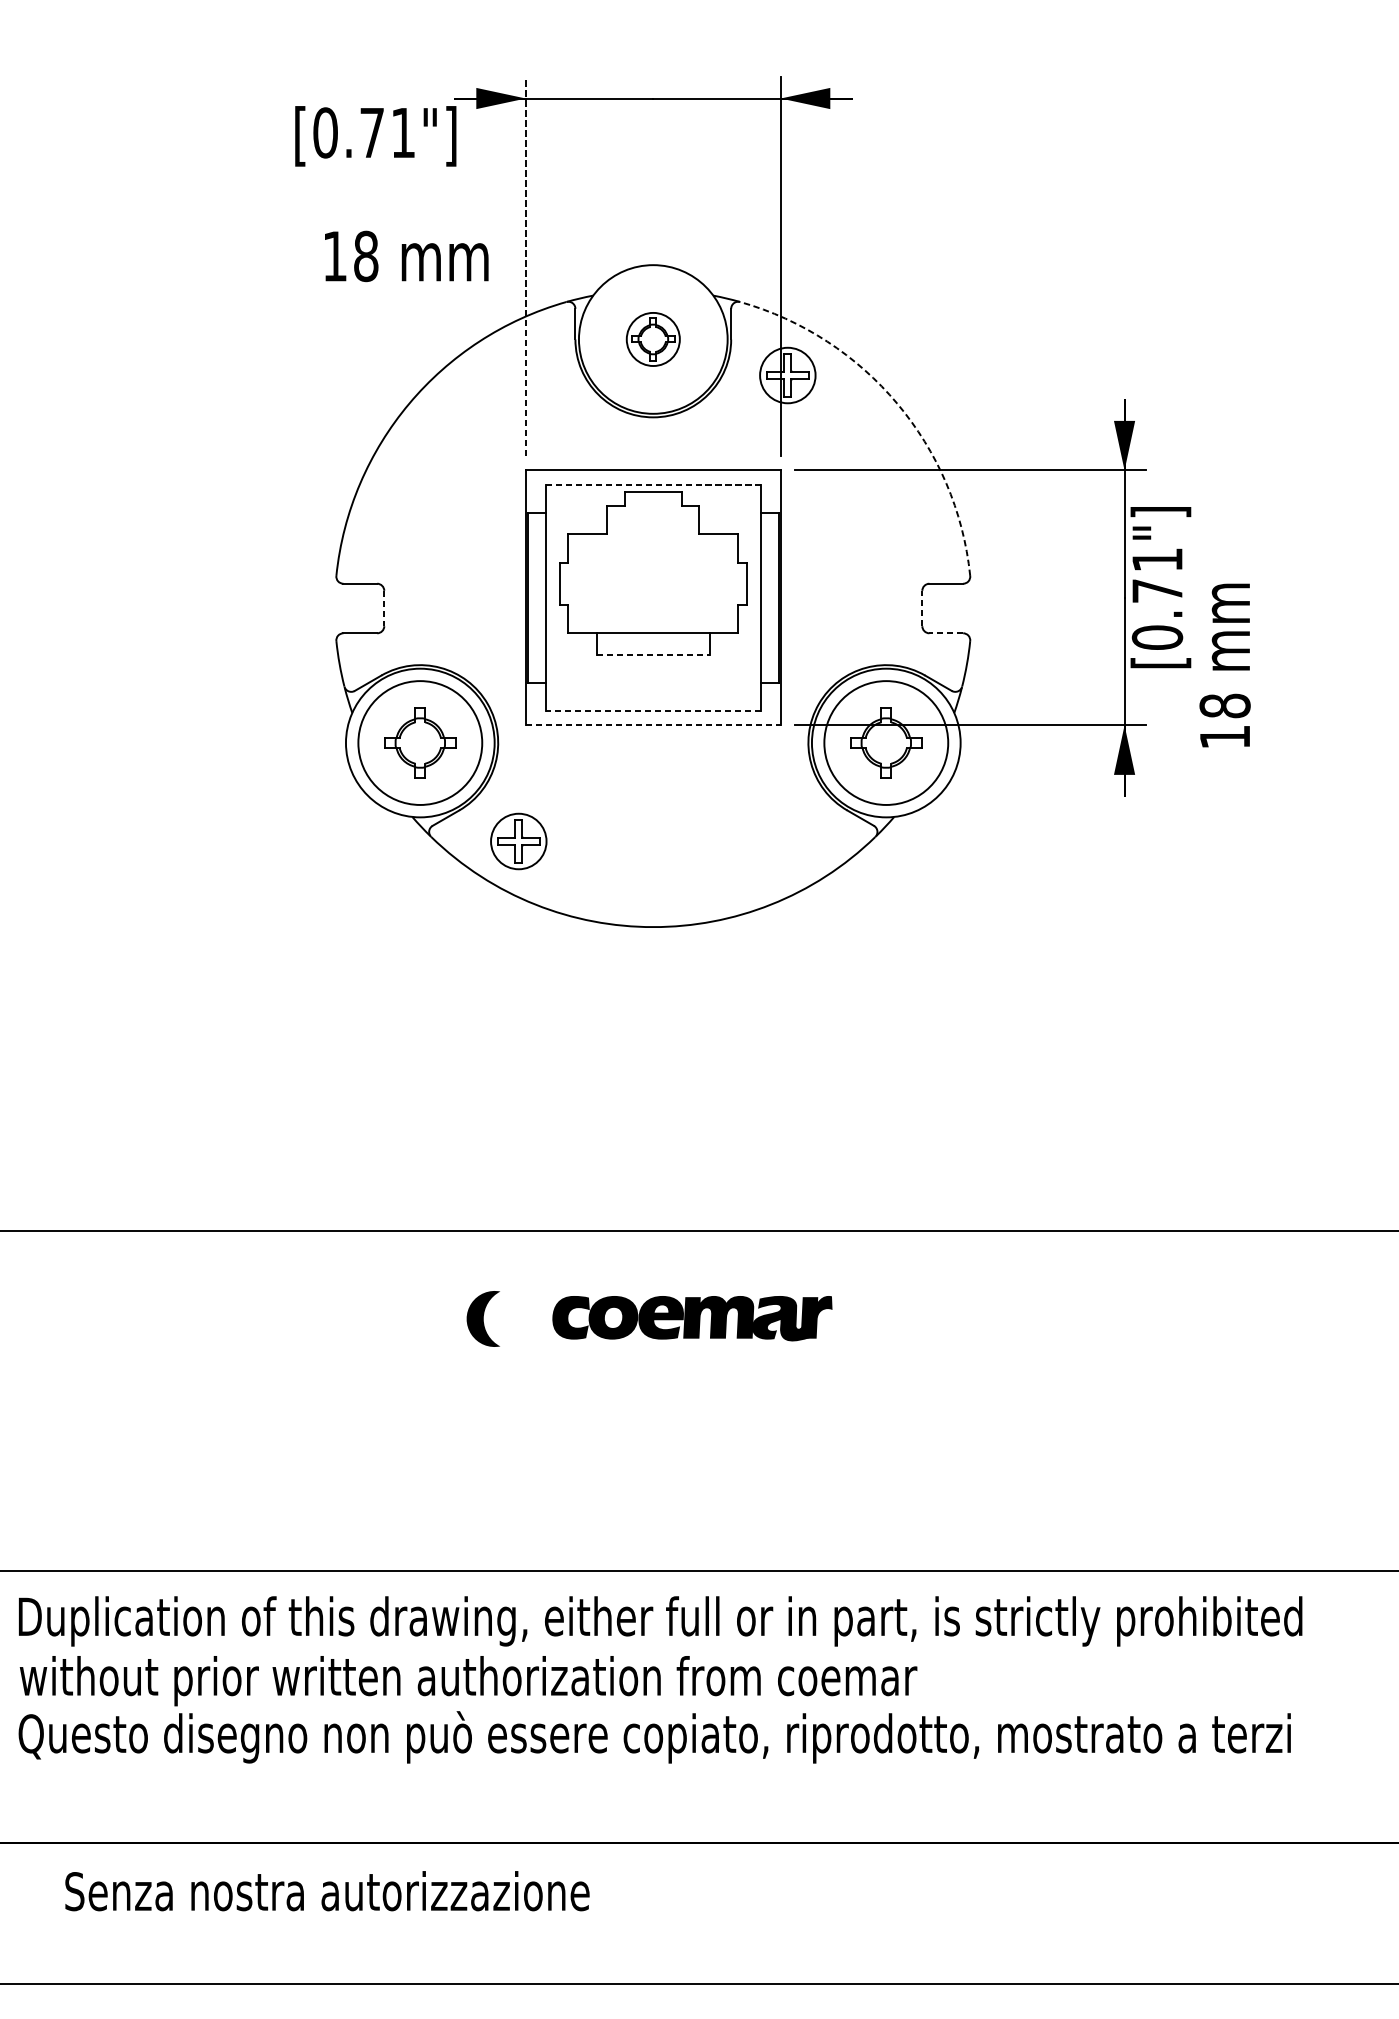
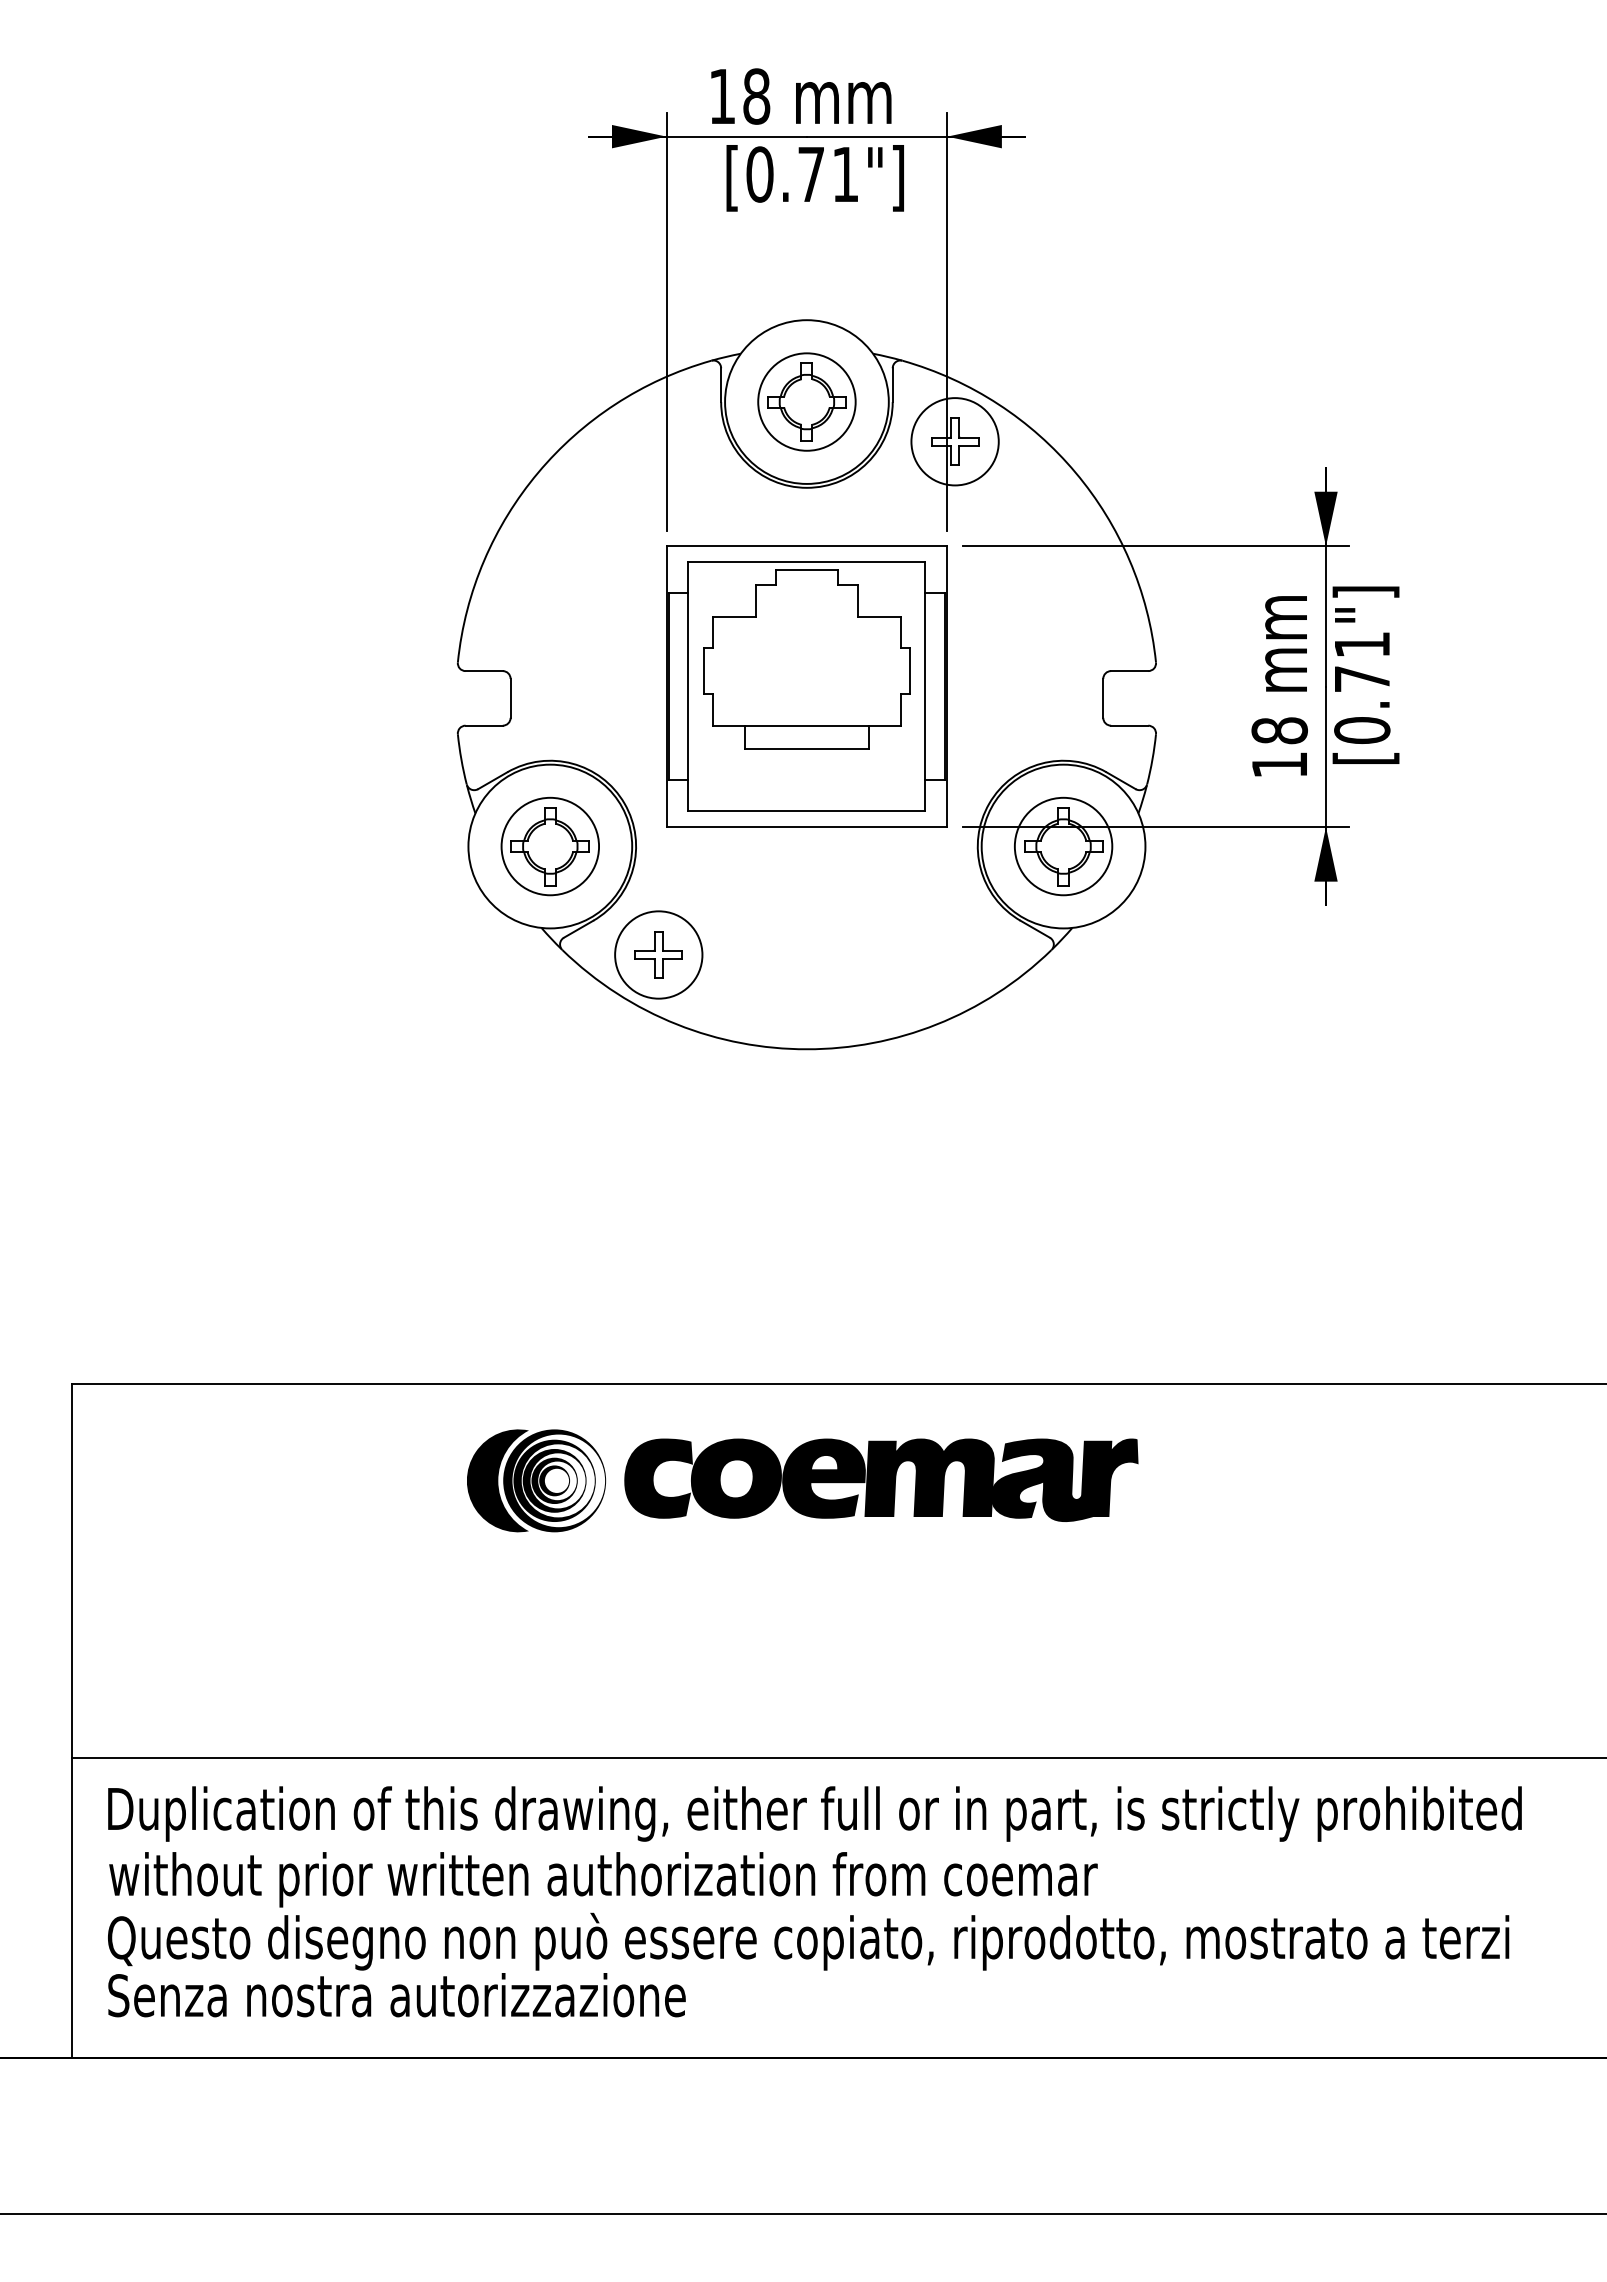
text: (375, 136) -> (814, 178), moved
text: (406, 256) -> (801, 96), moved
line: (525, 267) -> (666, 322), dashed -> solid
part: (652, 338) -> (806, 401), size x1.67
circle: (787, 375) -> (954, 441), size x1.43
arc: (897, 403) -> (1075, 472), dashed -> solid
line: (652, 484) -> (806, 561), dashed -> solid
line: (922, 607) -> (1103, 697), dashed -> solid
line: (384, 608) -> (510, 698), dashed -> solid
line: (946, 633) -> (1129, 725), dashed -> solid
line: (653, 654) -> (807, 749), dashed -> solid
text: (1224, 665) -> (1279, 686), moved
line: (652, 711) -> (806, 811), dashed -> solid
line: (653, 725) -> (807, 827), dashed -> solid
circle: (420, 742) -> (550, 846), size x0.71
circle: (886, 742) -> (1063, 846), size x0.71
circle: (518, 841) -> (658, 954), size x1.43
part: (649, 1318) -> (802, 1480), size x1.67
text: (326, 1891) -> (396, 1995), moved

